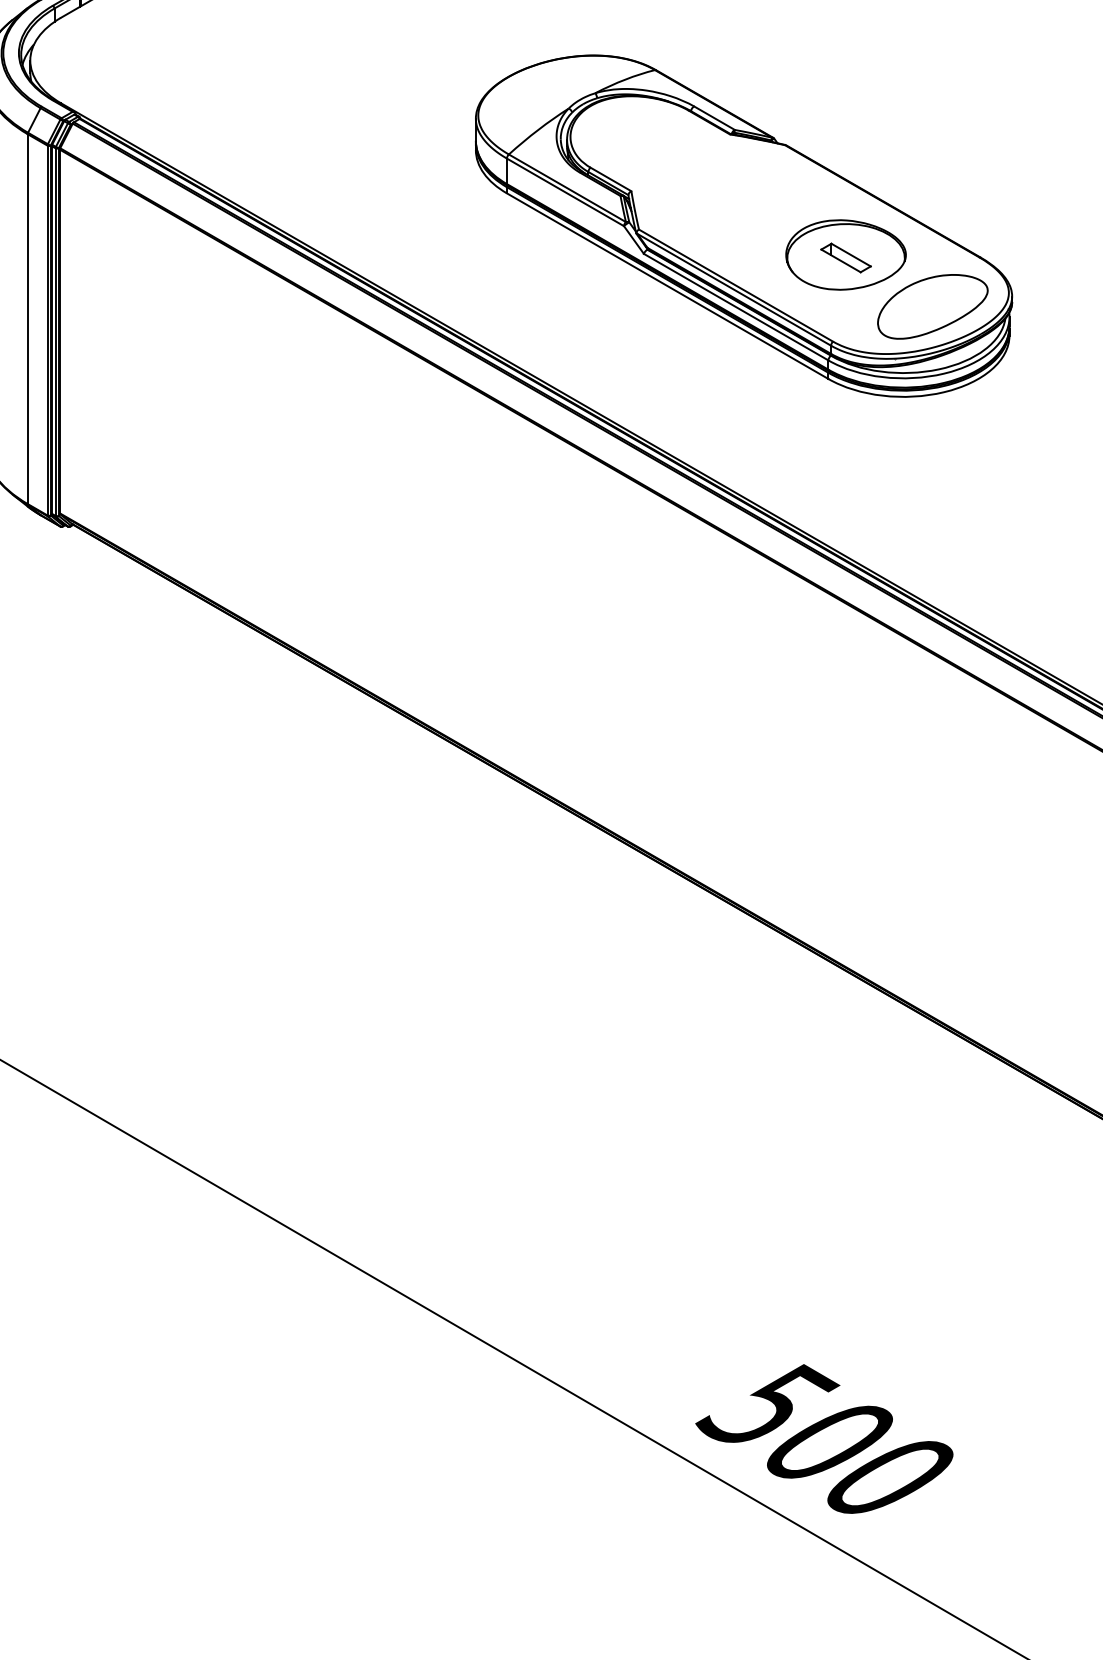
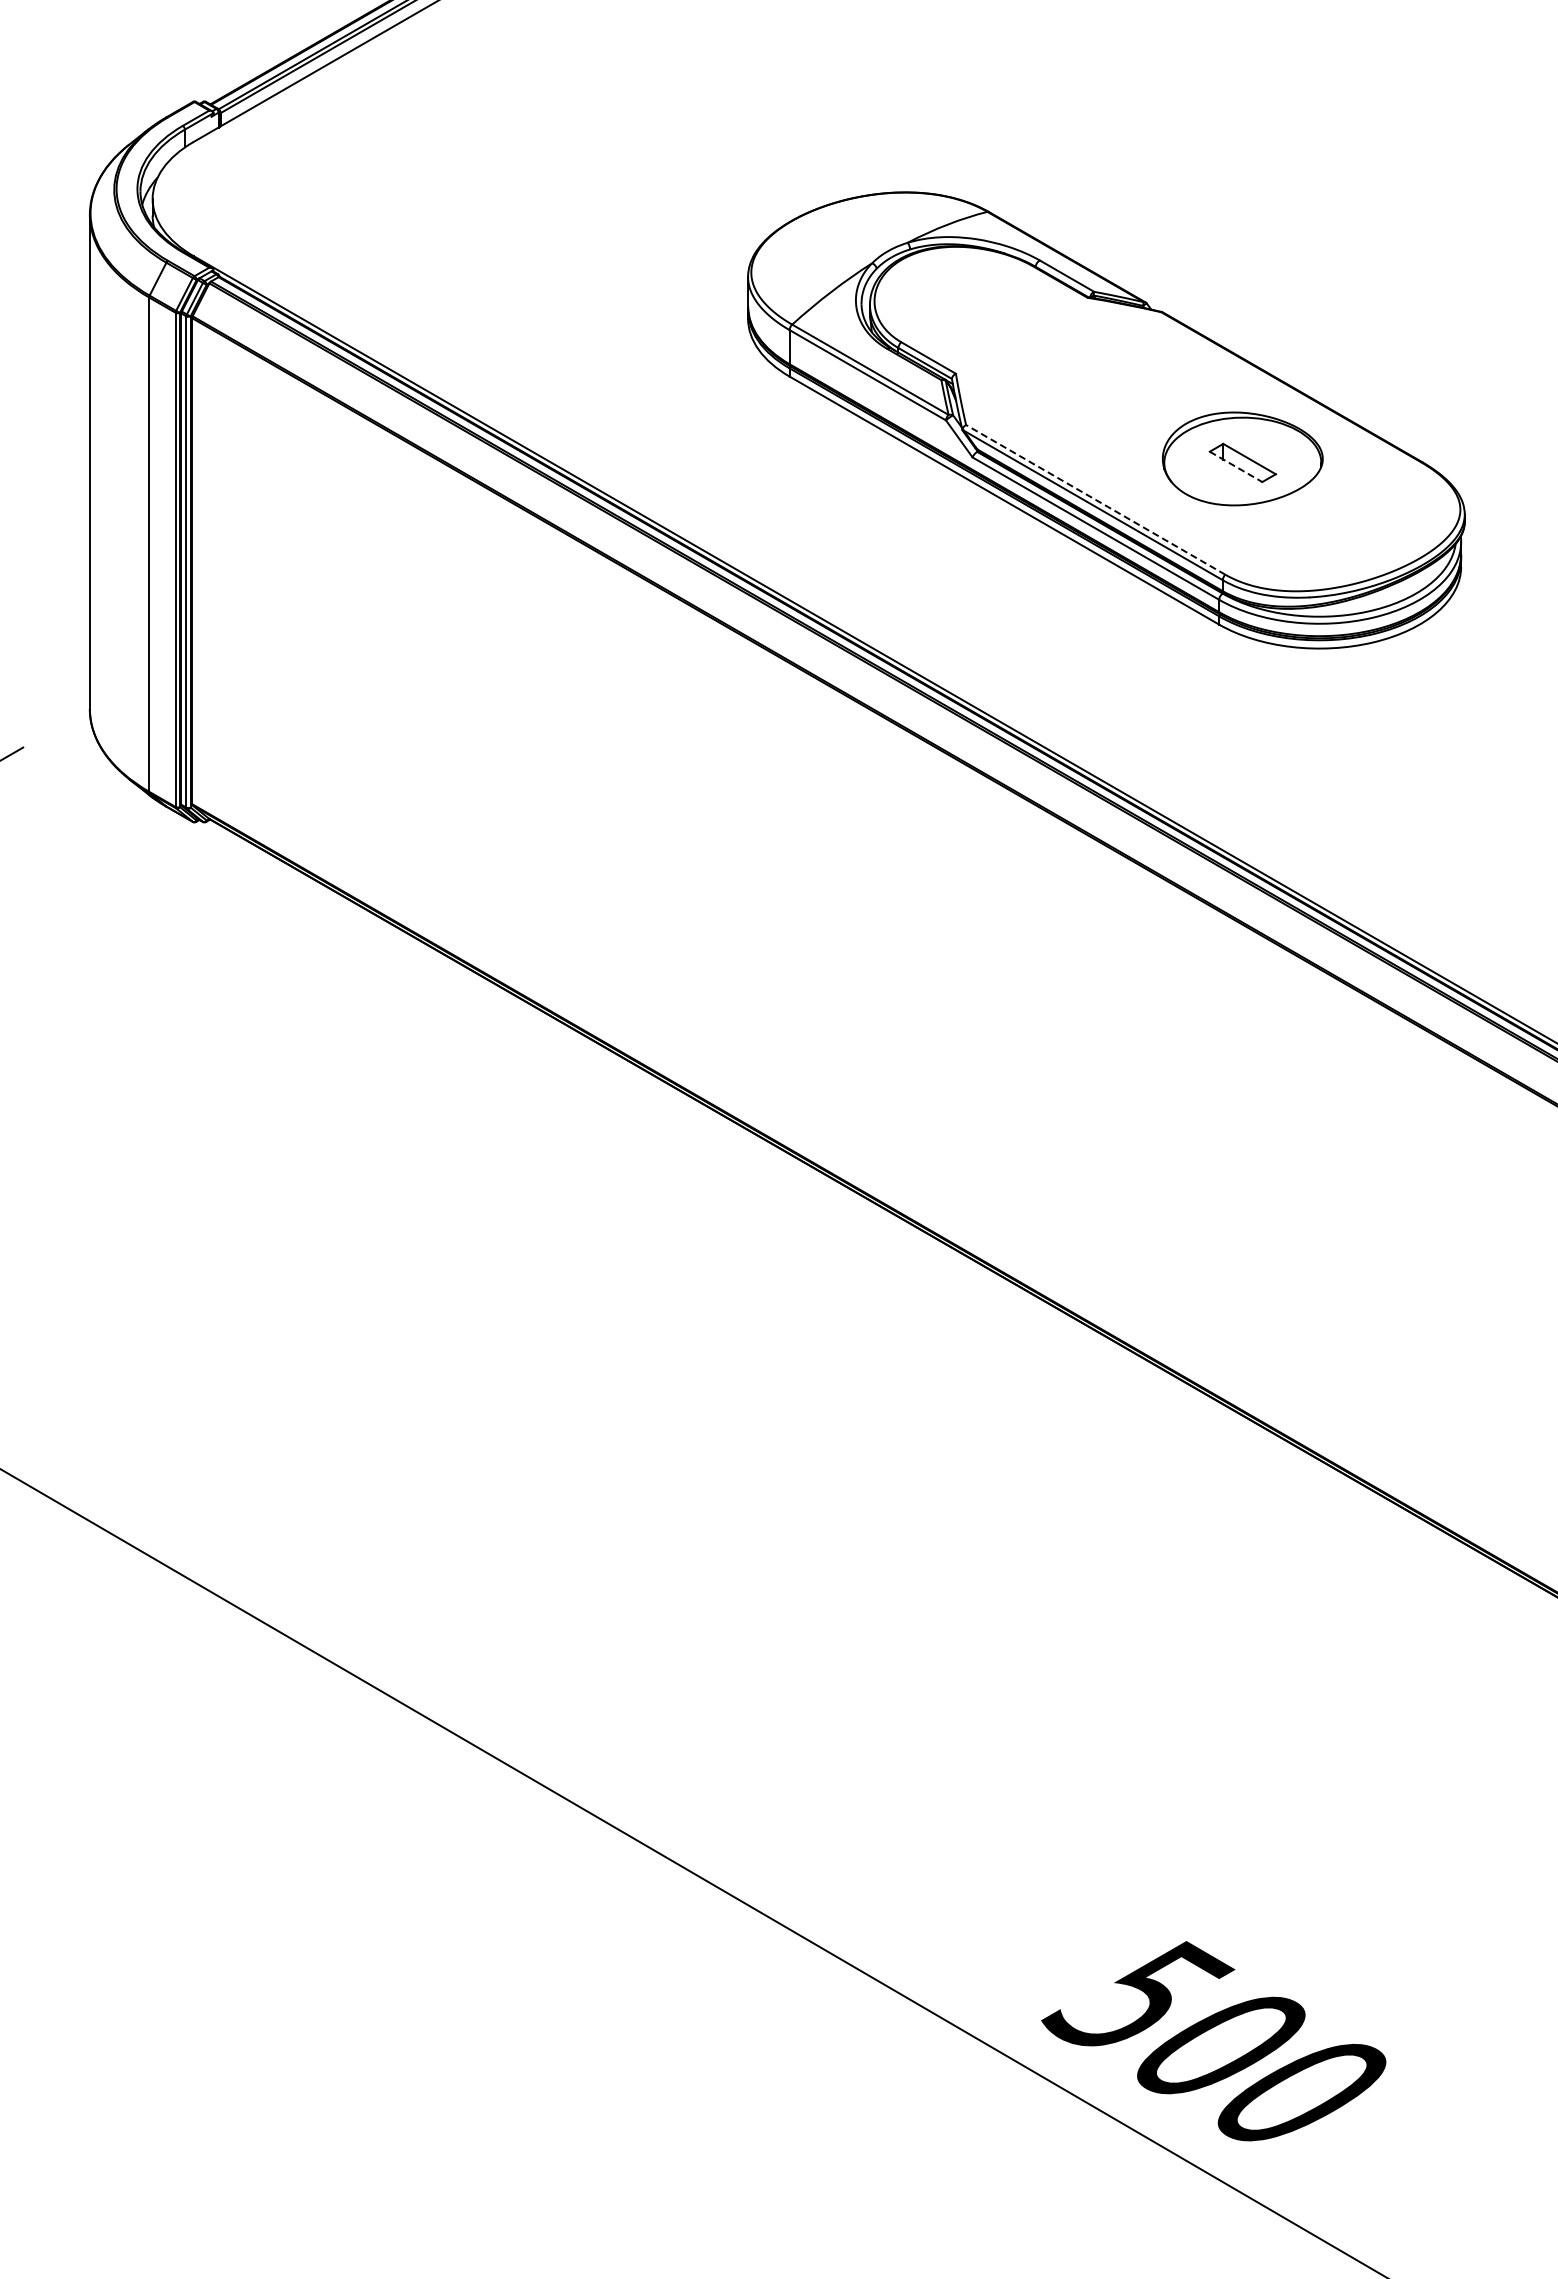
line: (841, 261) -> (1236, 467), solid -> dashed
line: (735, 285) -> (1095, 499), solid -> dashed
part: (932, 306) -> (1358, 527), removed

